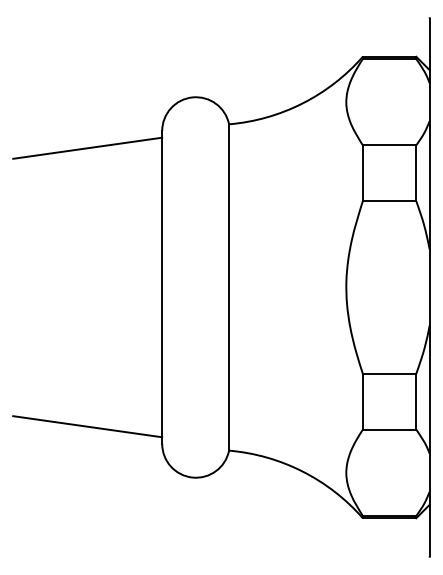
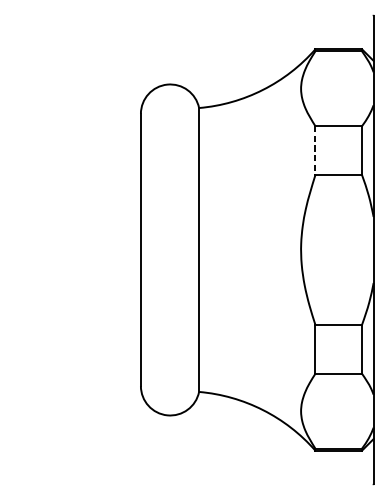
line: (87, 147) -> (75, 128), removed
line: (362, 173) -> (315, 150), solid -> dashed
line: (87, 426) -> (75, 370), removed

